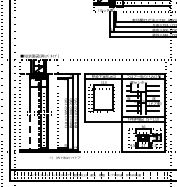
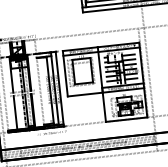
line: (29, 132) -> (15, 112), dashed -> solid

